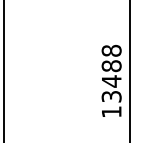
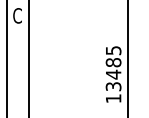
text: (111, 50) -> (113, 50), 13488 -> 13485

